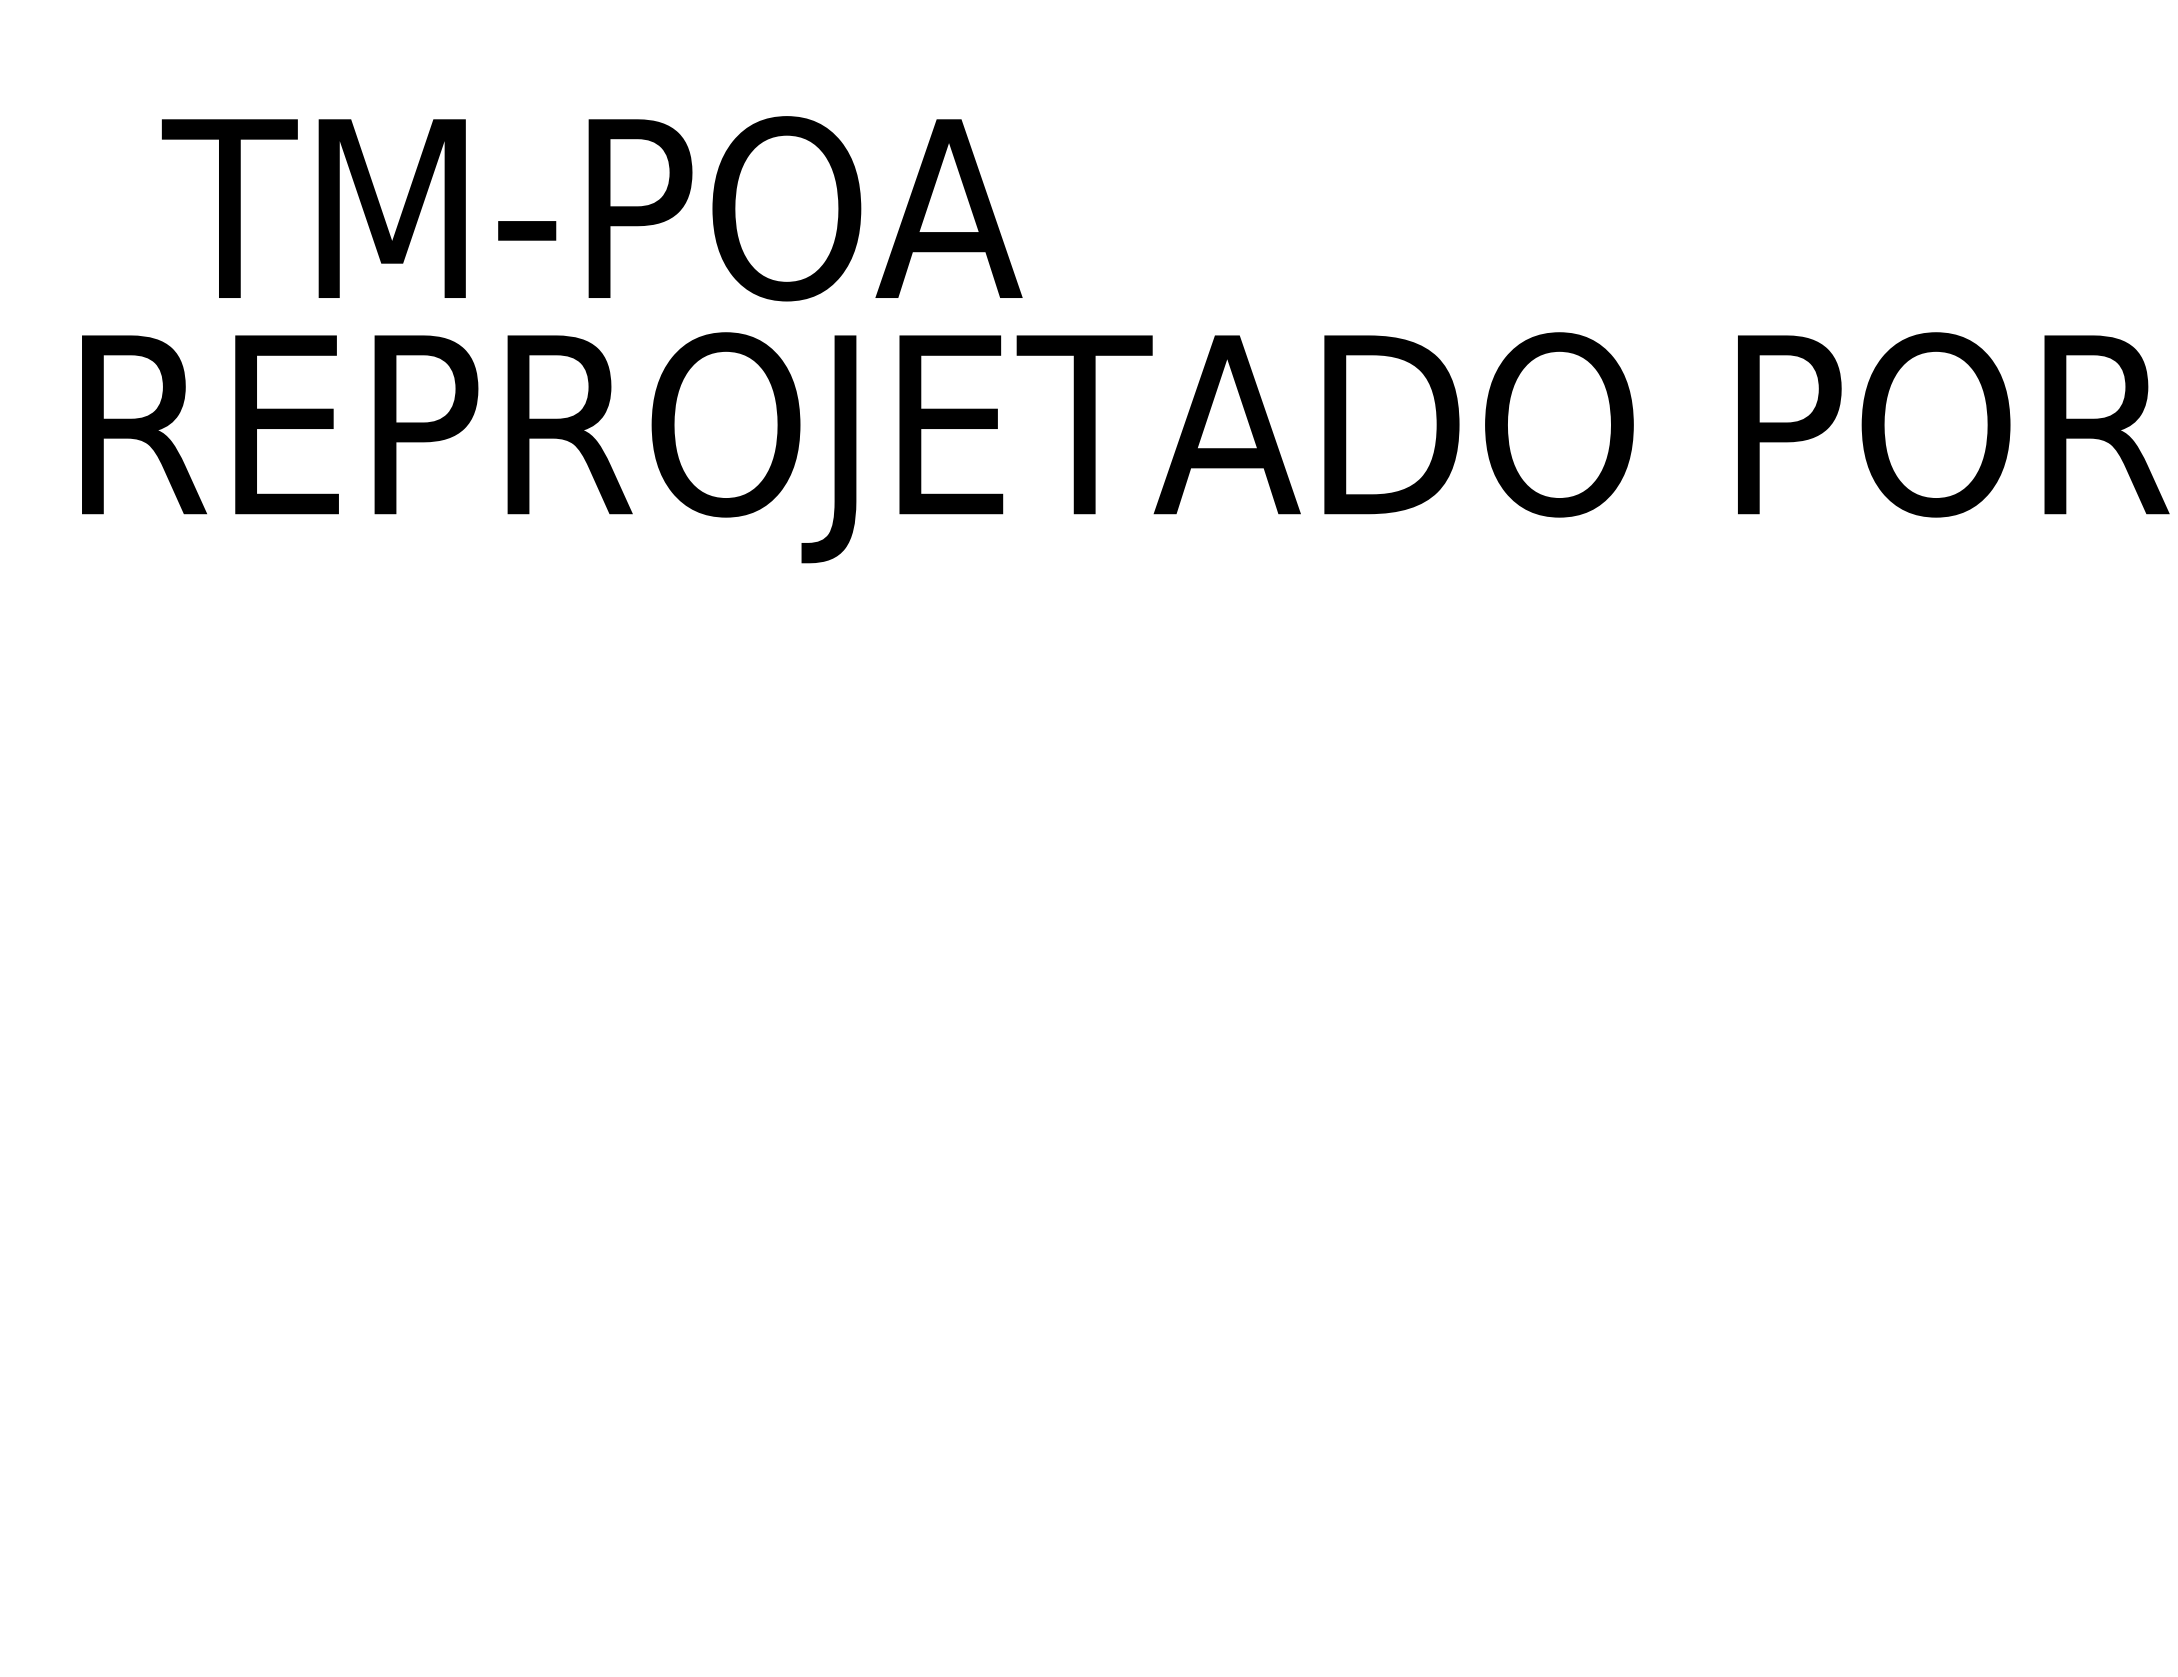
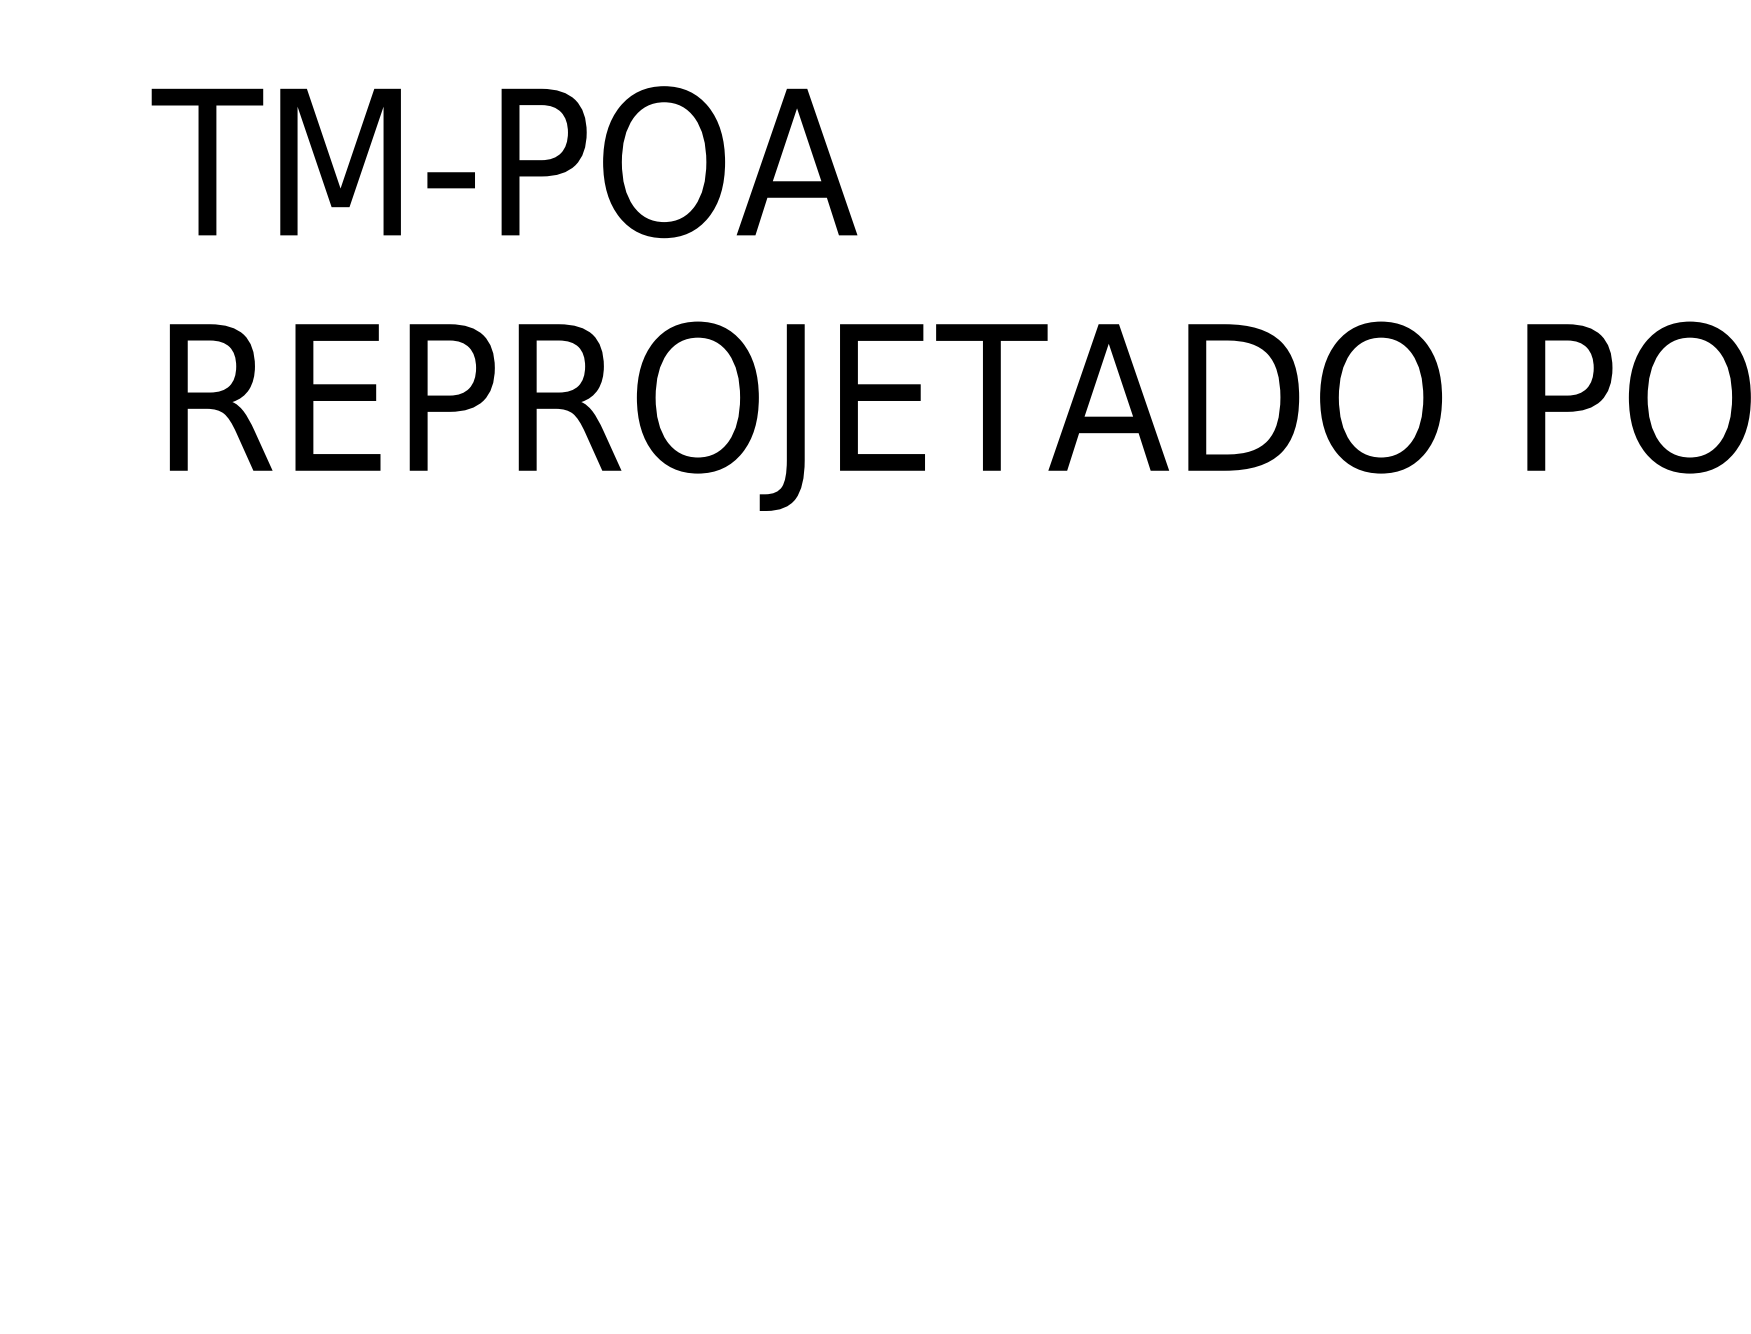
text: (591, 208) -> (503, 161), moved

